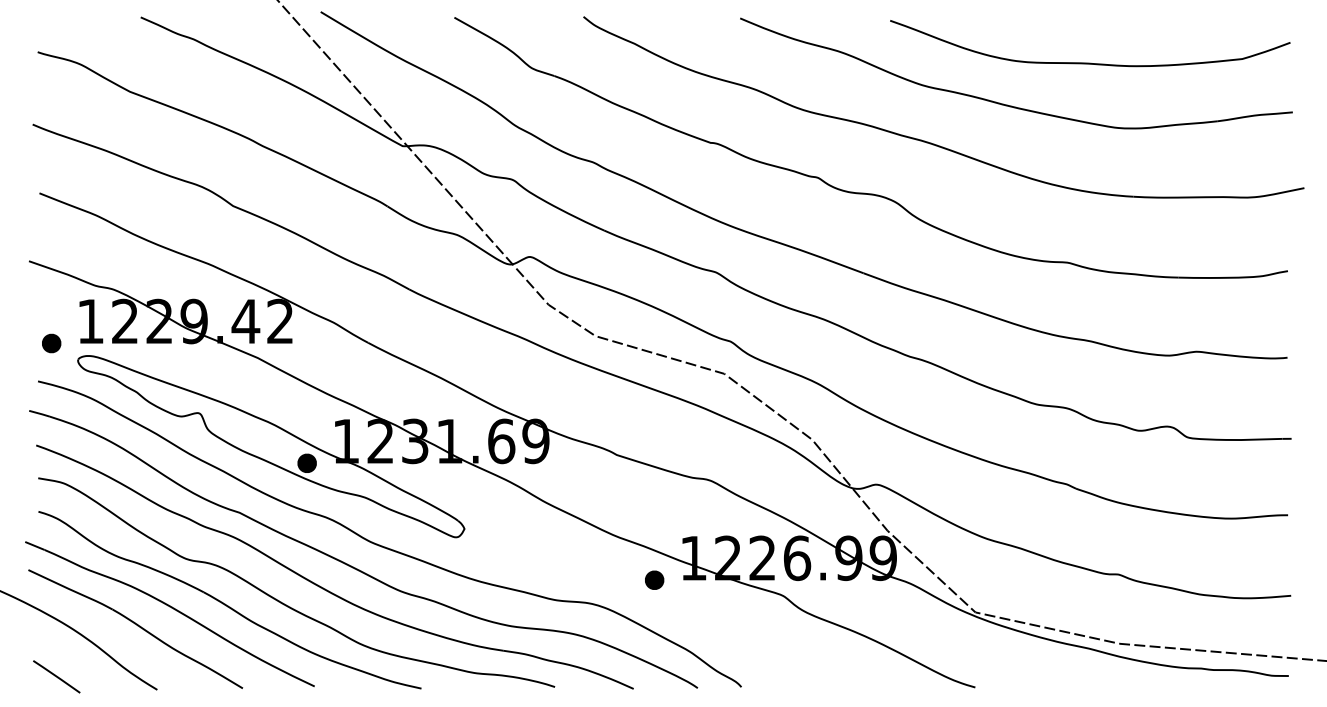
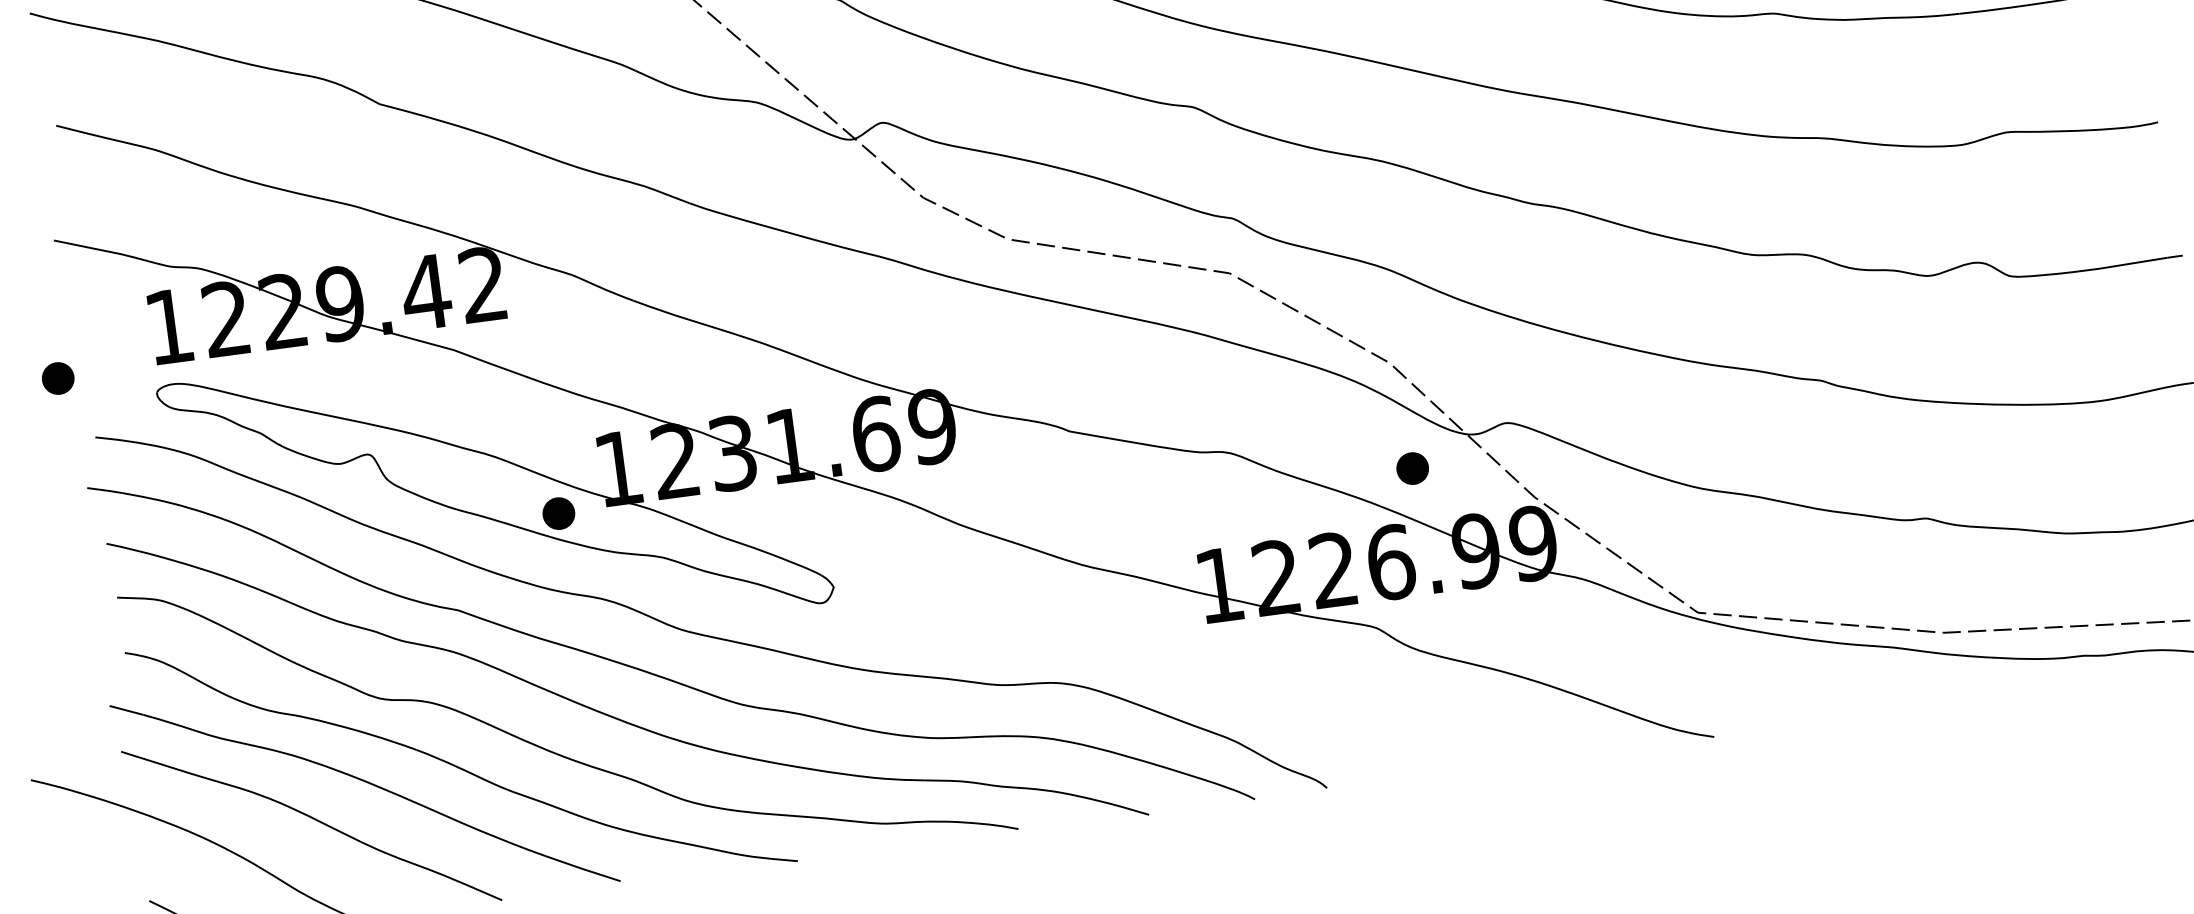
part: (51, 343) -> (57, 378), moved
part: (654, 579) -> (1412, 467), moved

